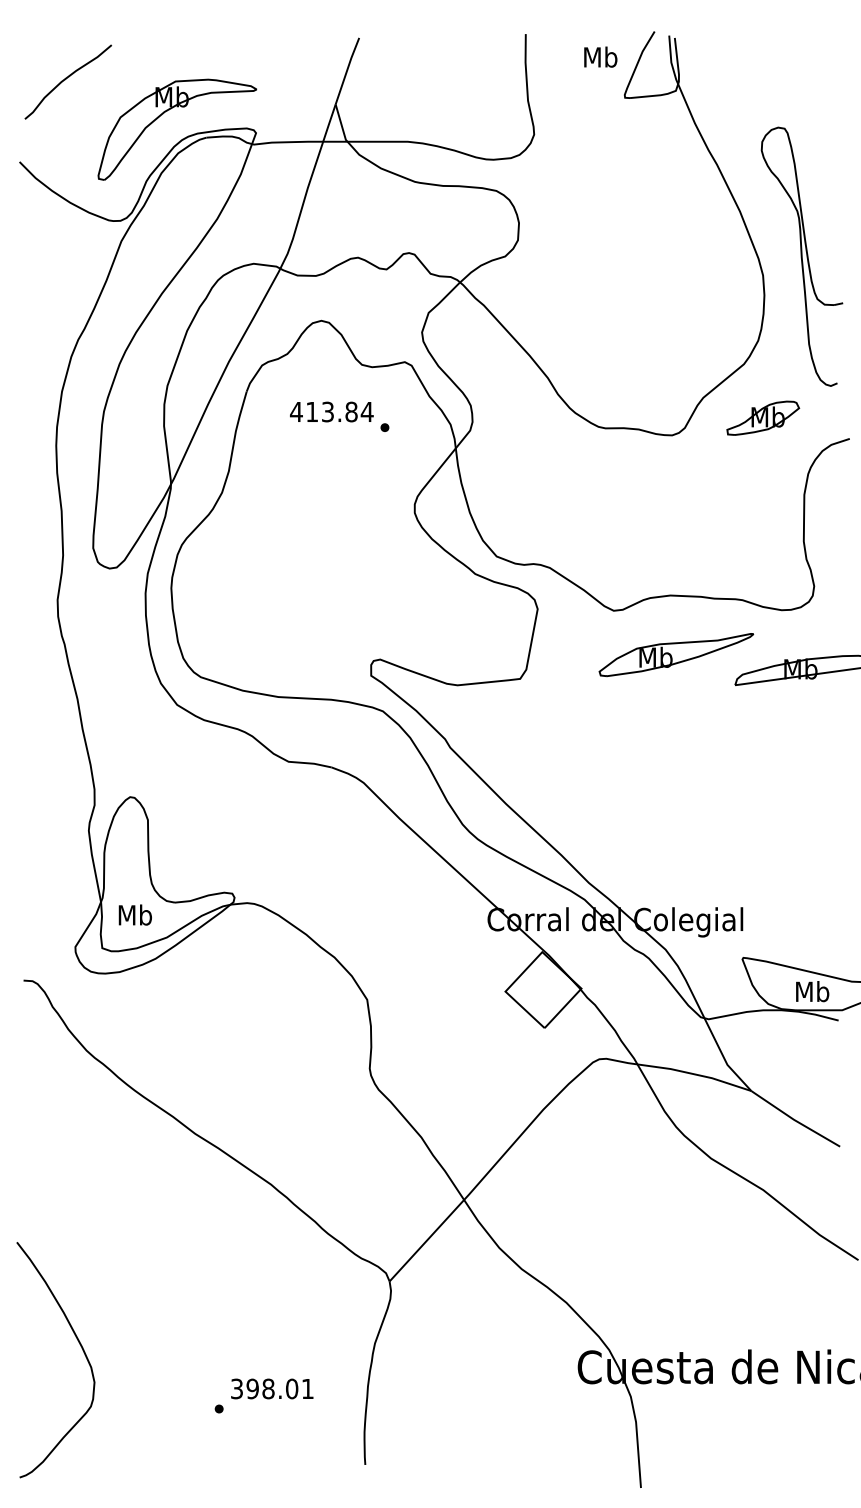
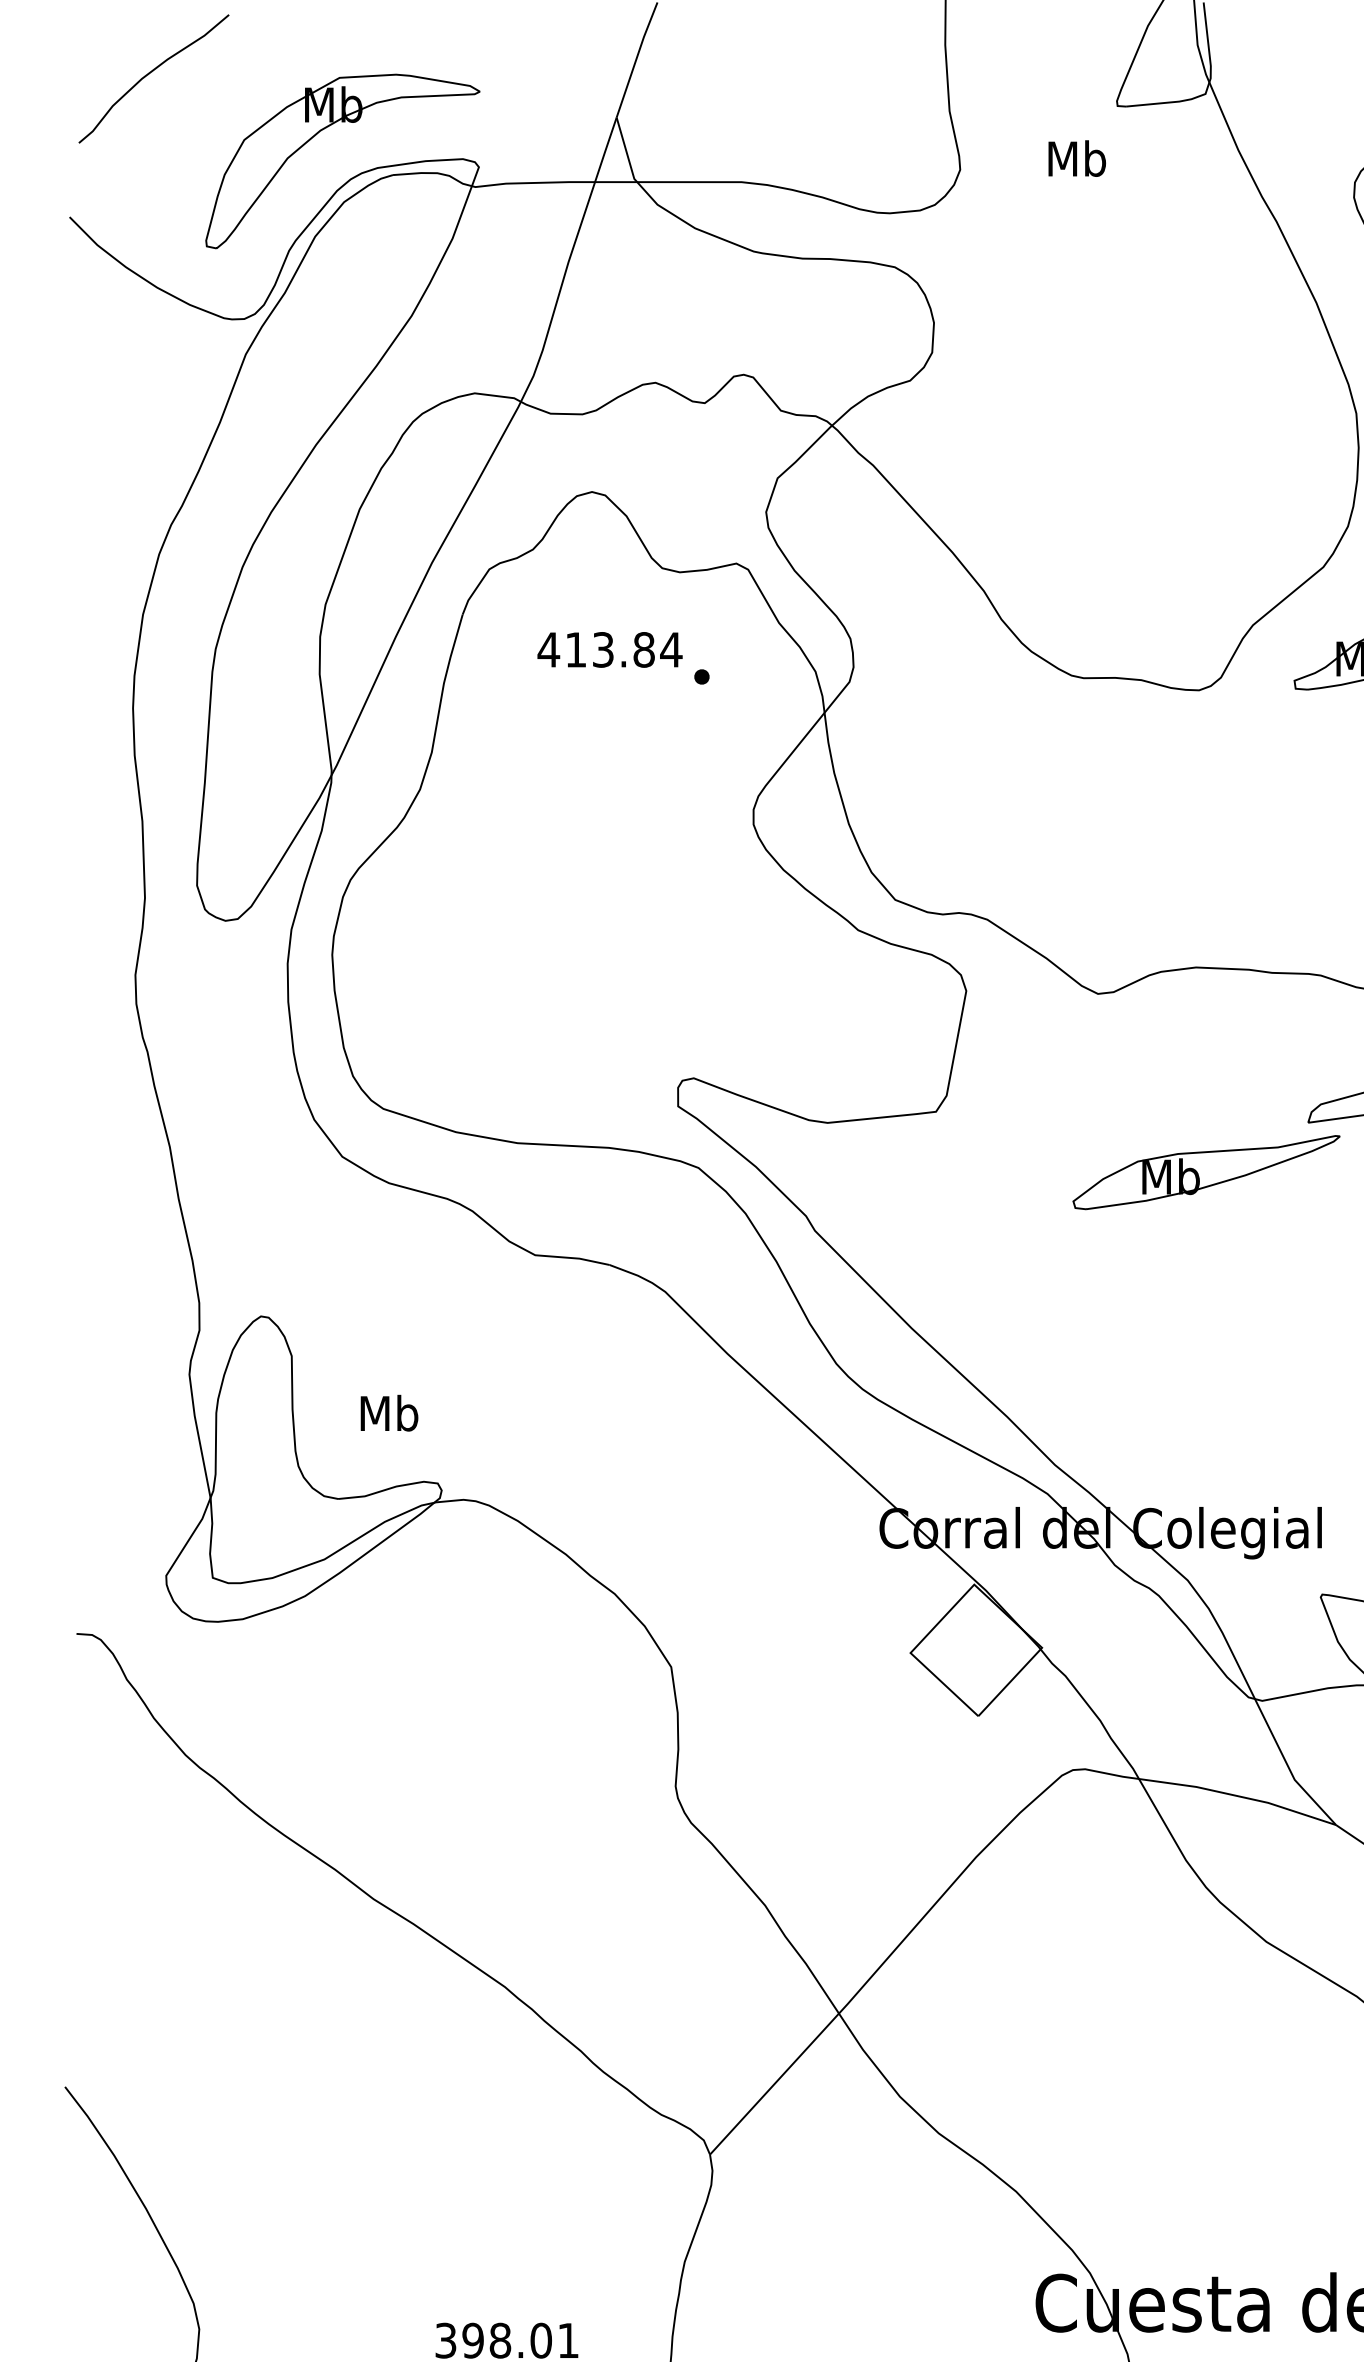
text: (600, 56) -> (1076, 157), moved
part: (676, 655) -> (1206, 1173), moved
text: (134, 914) -> (387, 1412), moved

